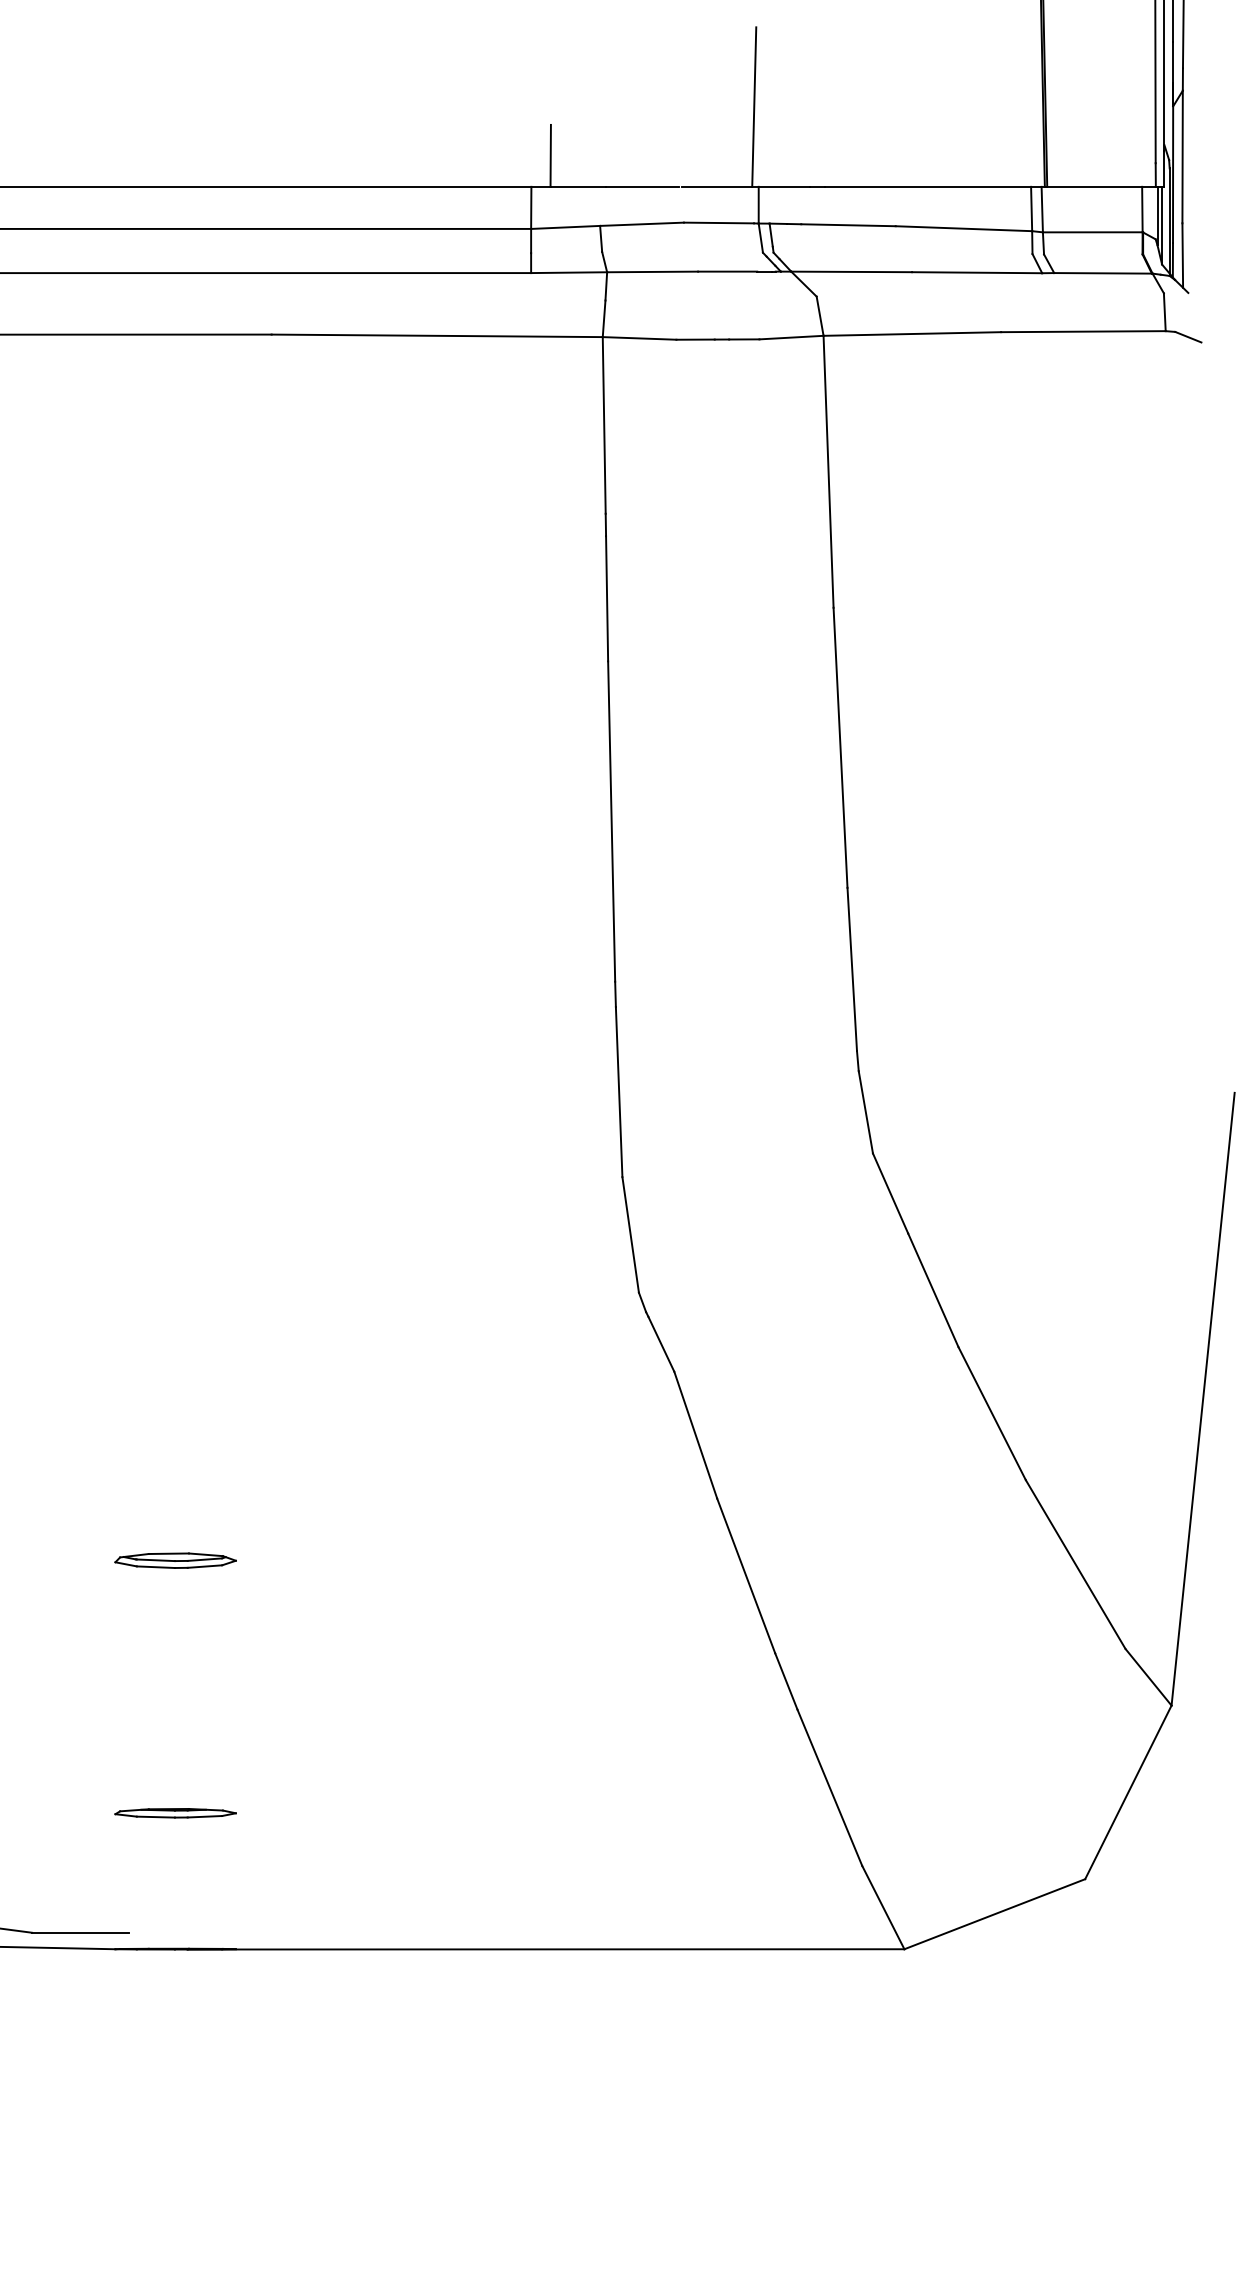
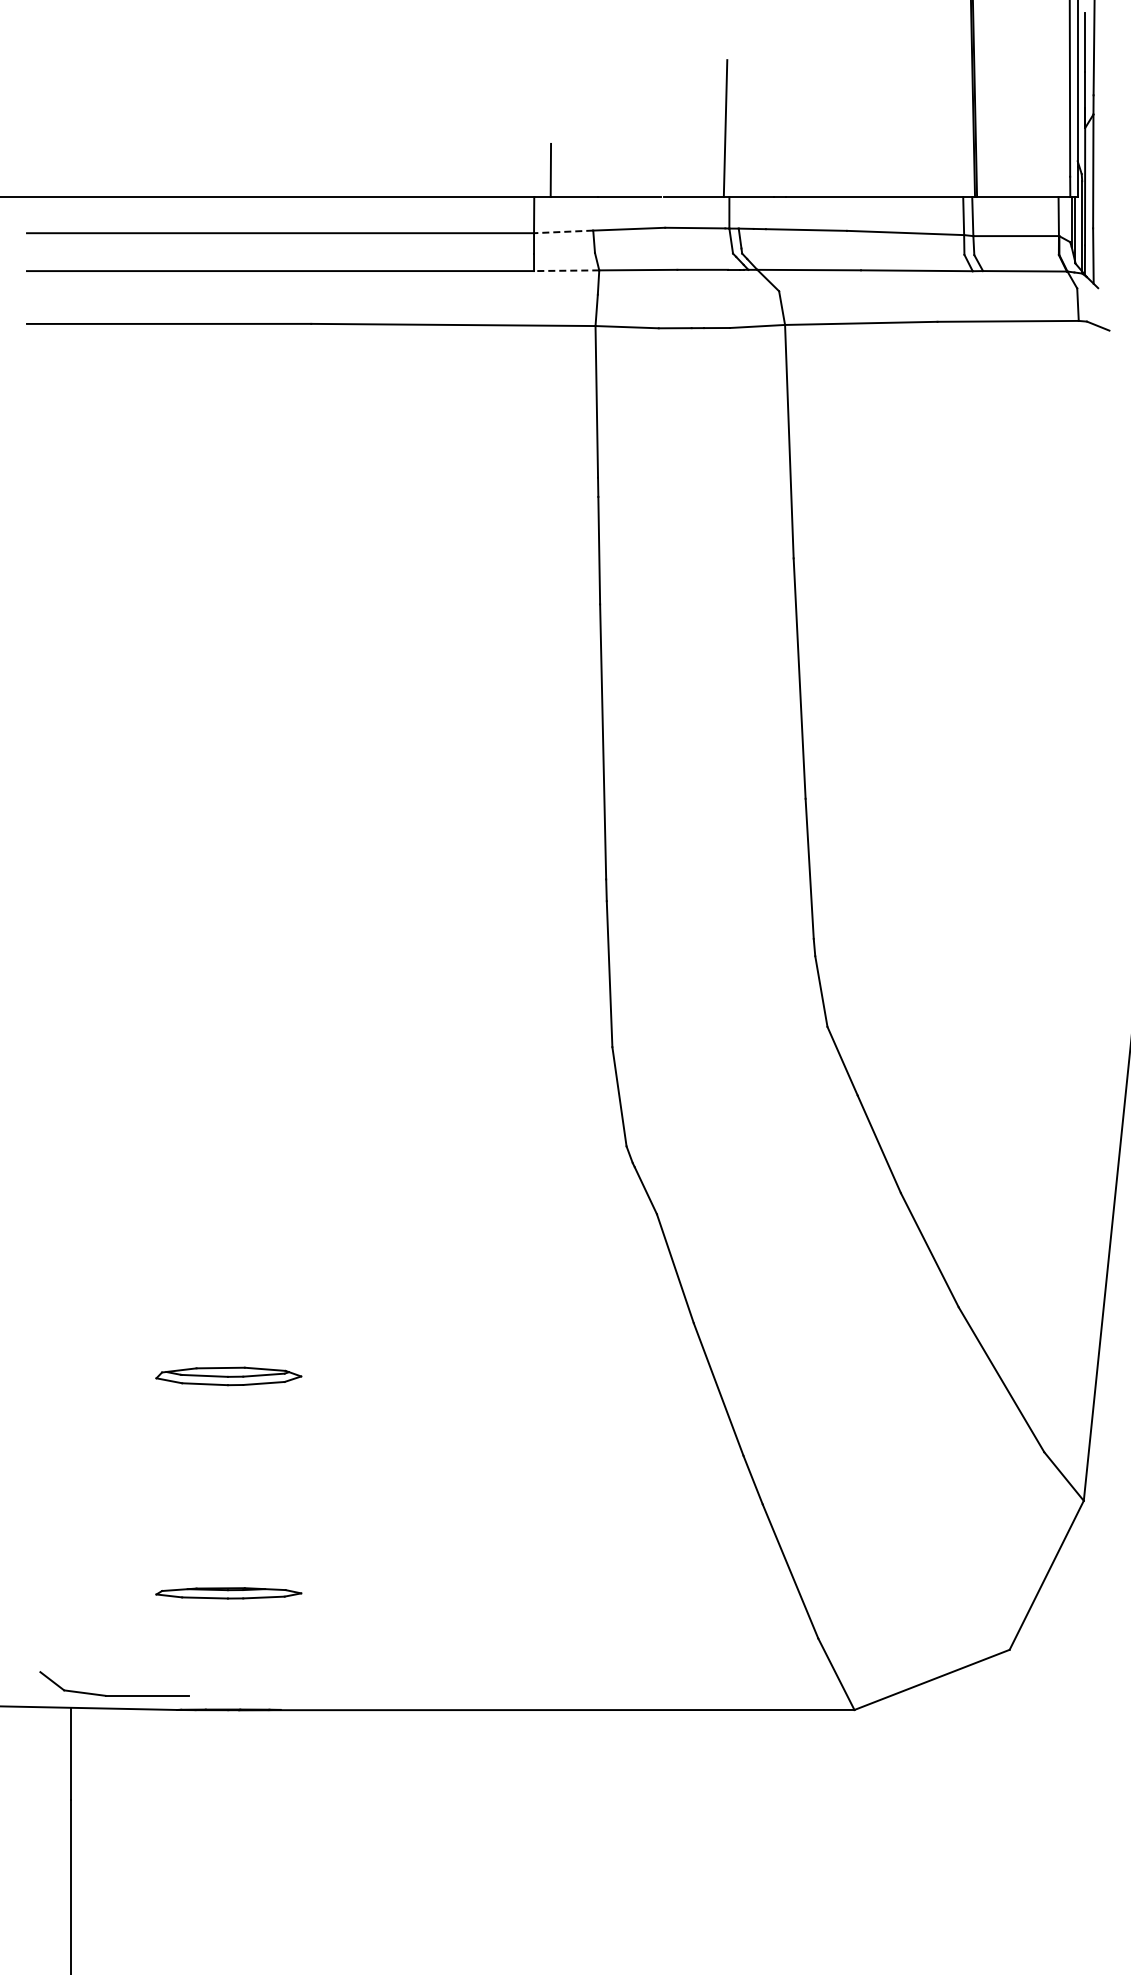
line: (565, 226) -> (563, 231), solid -> dashed
line: (568, 272) -> (566, 270), solid -> dashed
part: (175, 1560) -> (228, 1376), size x1.4
part: (175, 1812) -> (228, 1592), size x1.4

